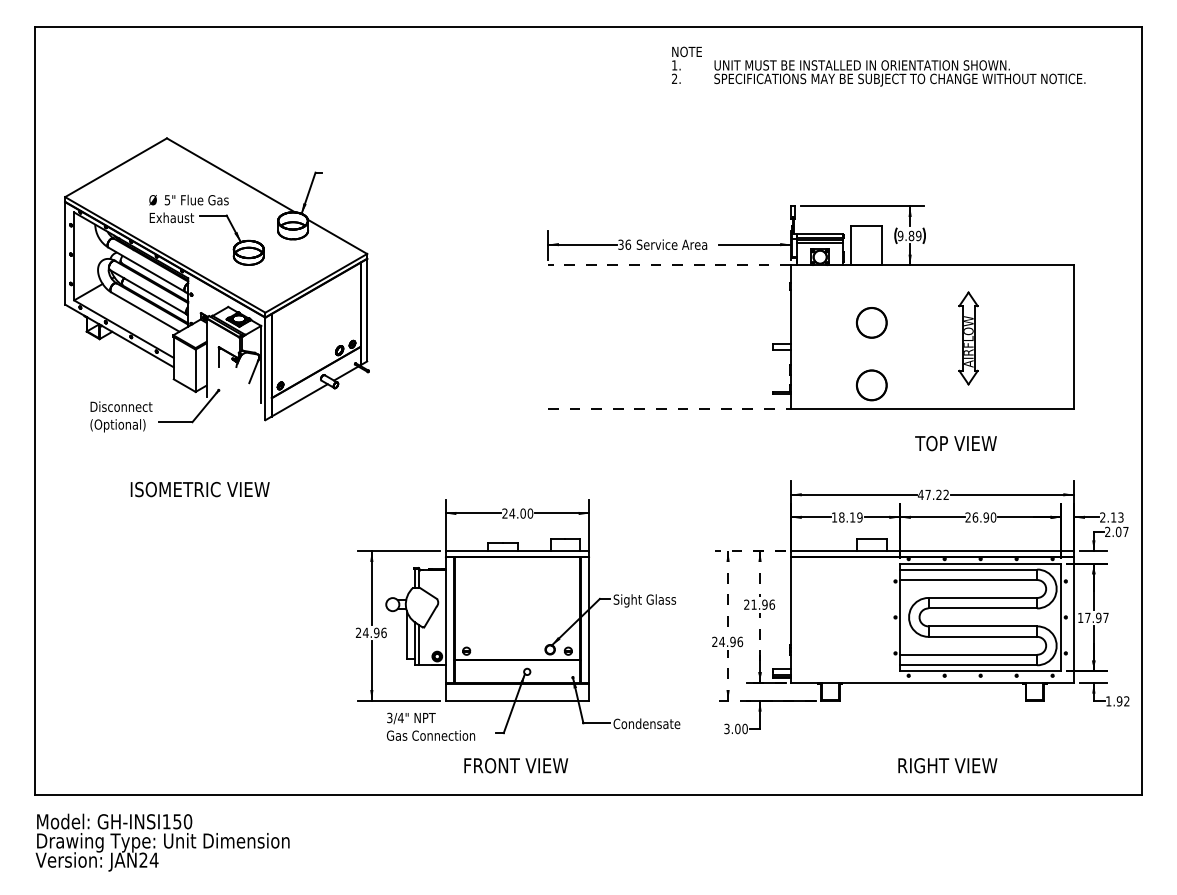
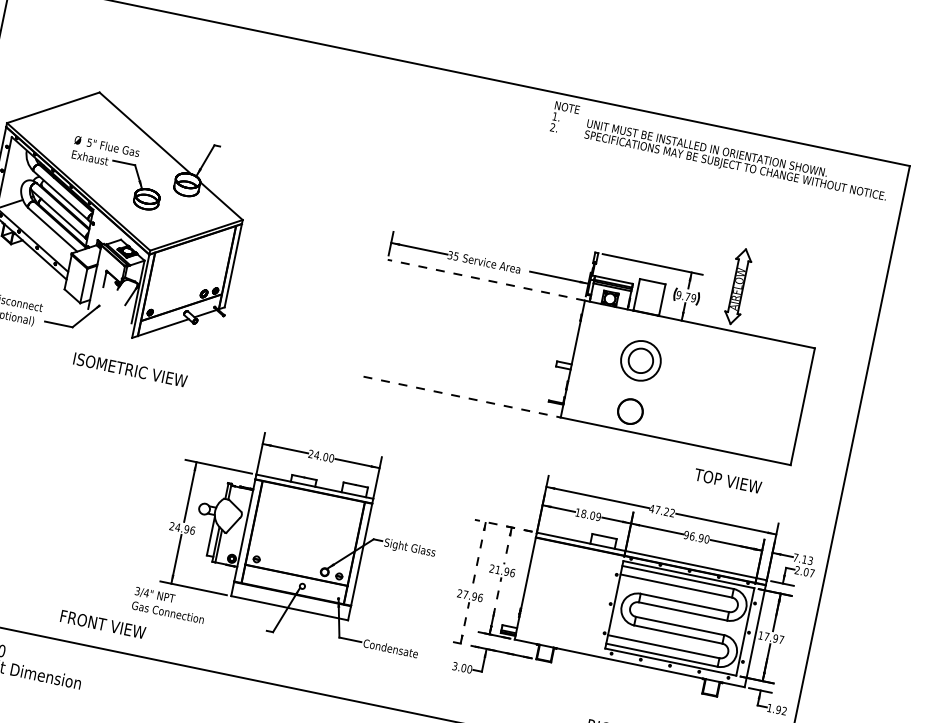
text: (878, 66) -> (720, 151), moved
text: (911, 235) -> (687, 296), 9.89 -> 9.79
text: (628, 244) -> (456, 256), 36 -> 35
circle: (871, 322) -> (640, 360), size x1.6
part: (968, 338) -> (738, 286), moved
text: (955, 443) -> (727, 480), moved
text: (199, 489) -> (129, 369), moved
text: (852, 517) -> (592, 515), 18.19 -> 18.09
text: (967, 517) -> (685, 535), 26.90 -> 96.90
text: (1102, 517) -> (795, 557), 2.13 -> 7.13
text: (722, 641) -> (466, 594), 24.96 -> 27.96
text: (430, 726) -> (169, 605), moved
text: (516, 765) -> (103, 624), moved

